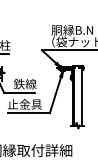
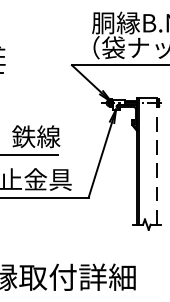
line: (82, 95) -> (157, 160), solid -> dashed

